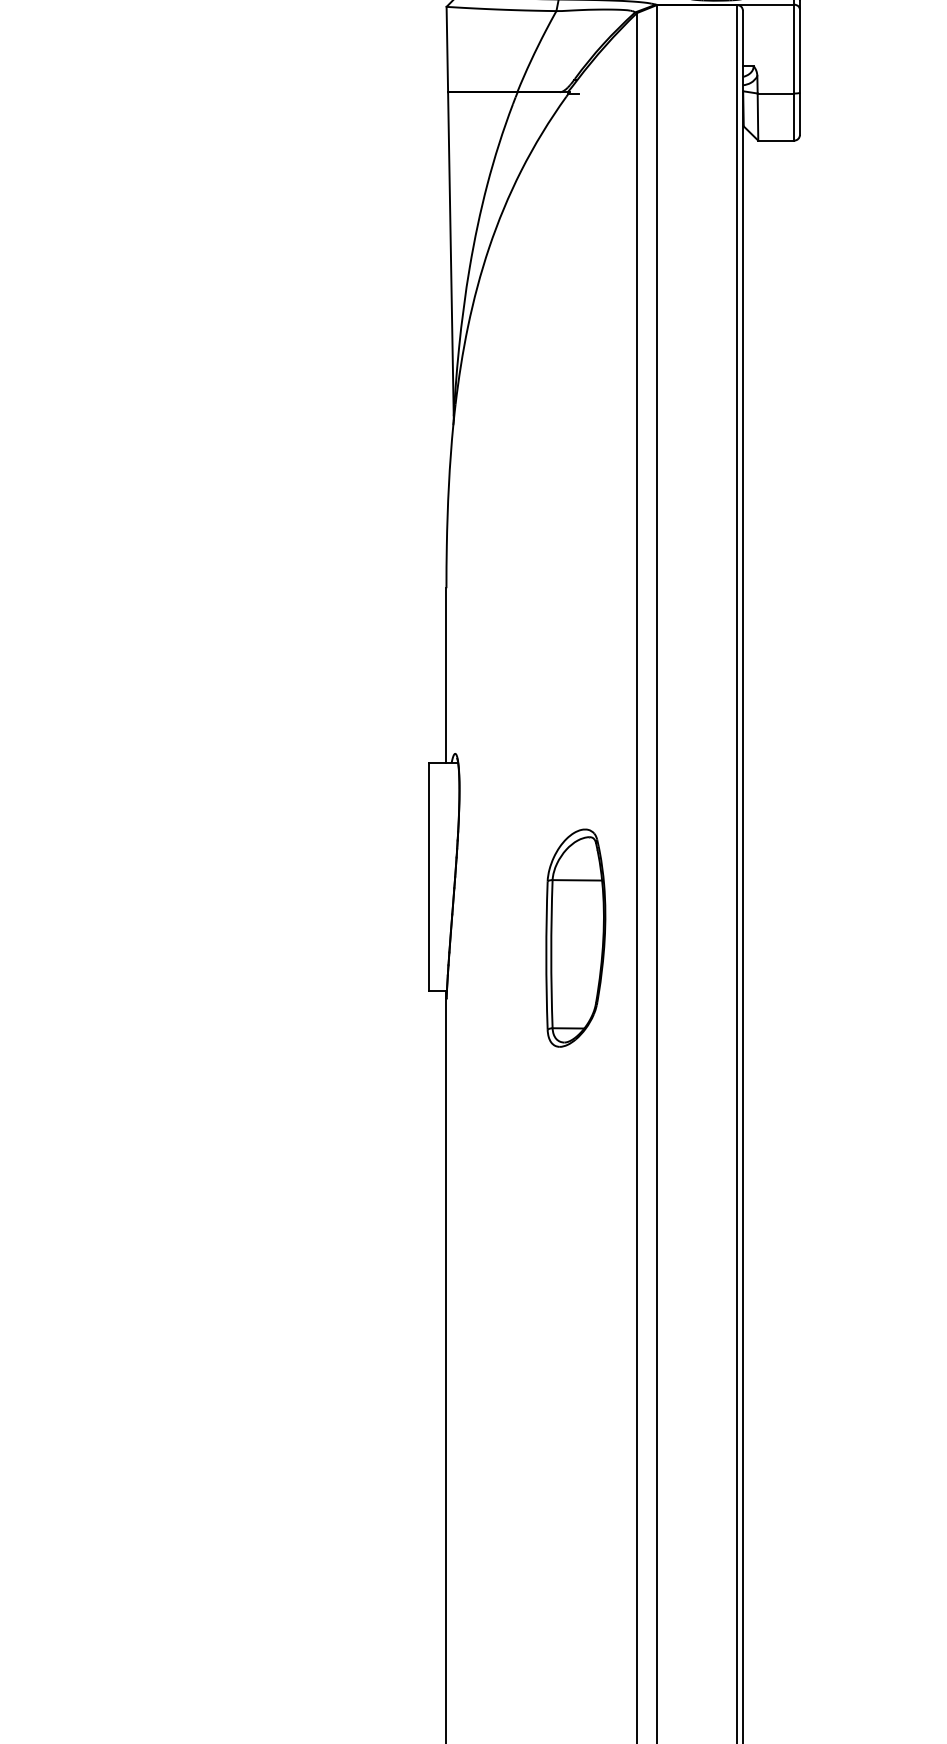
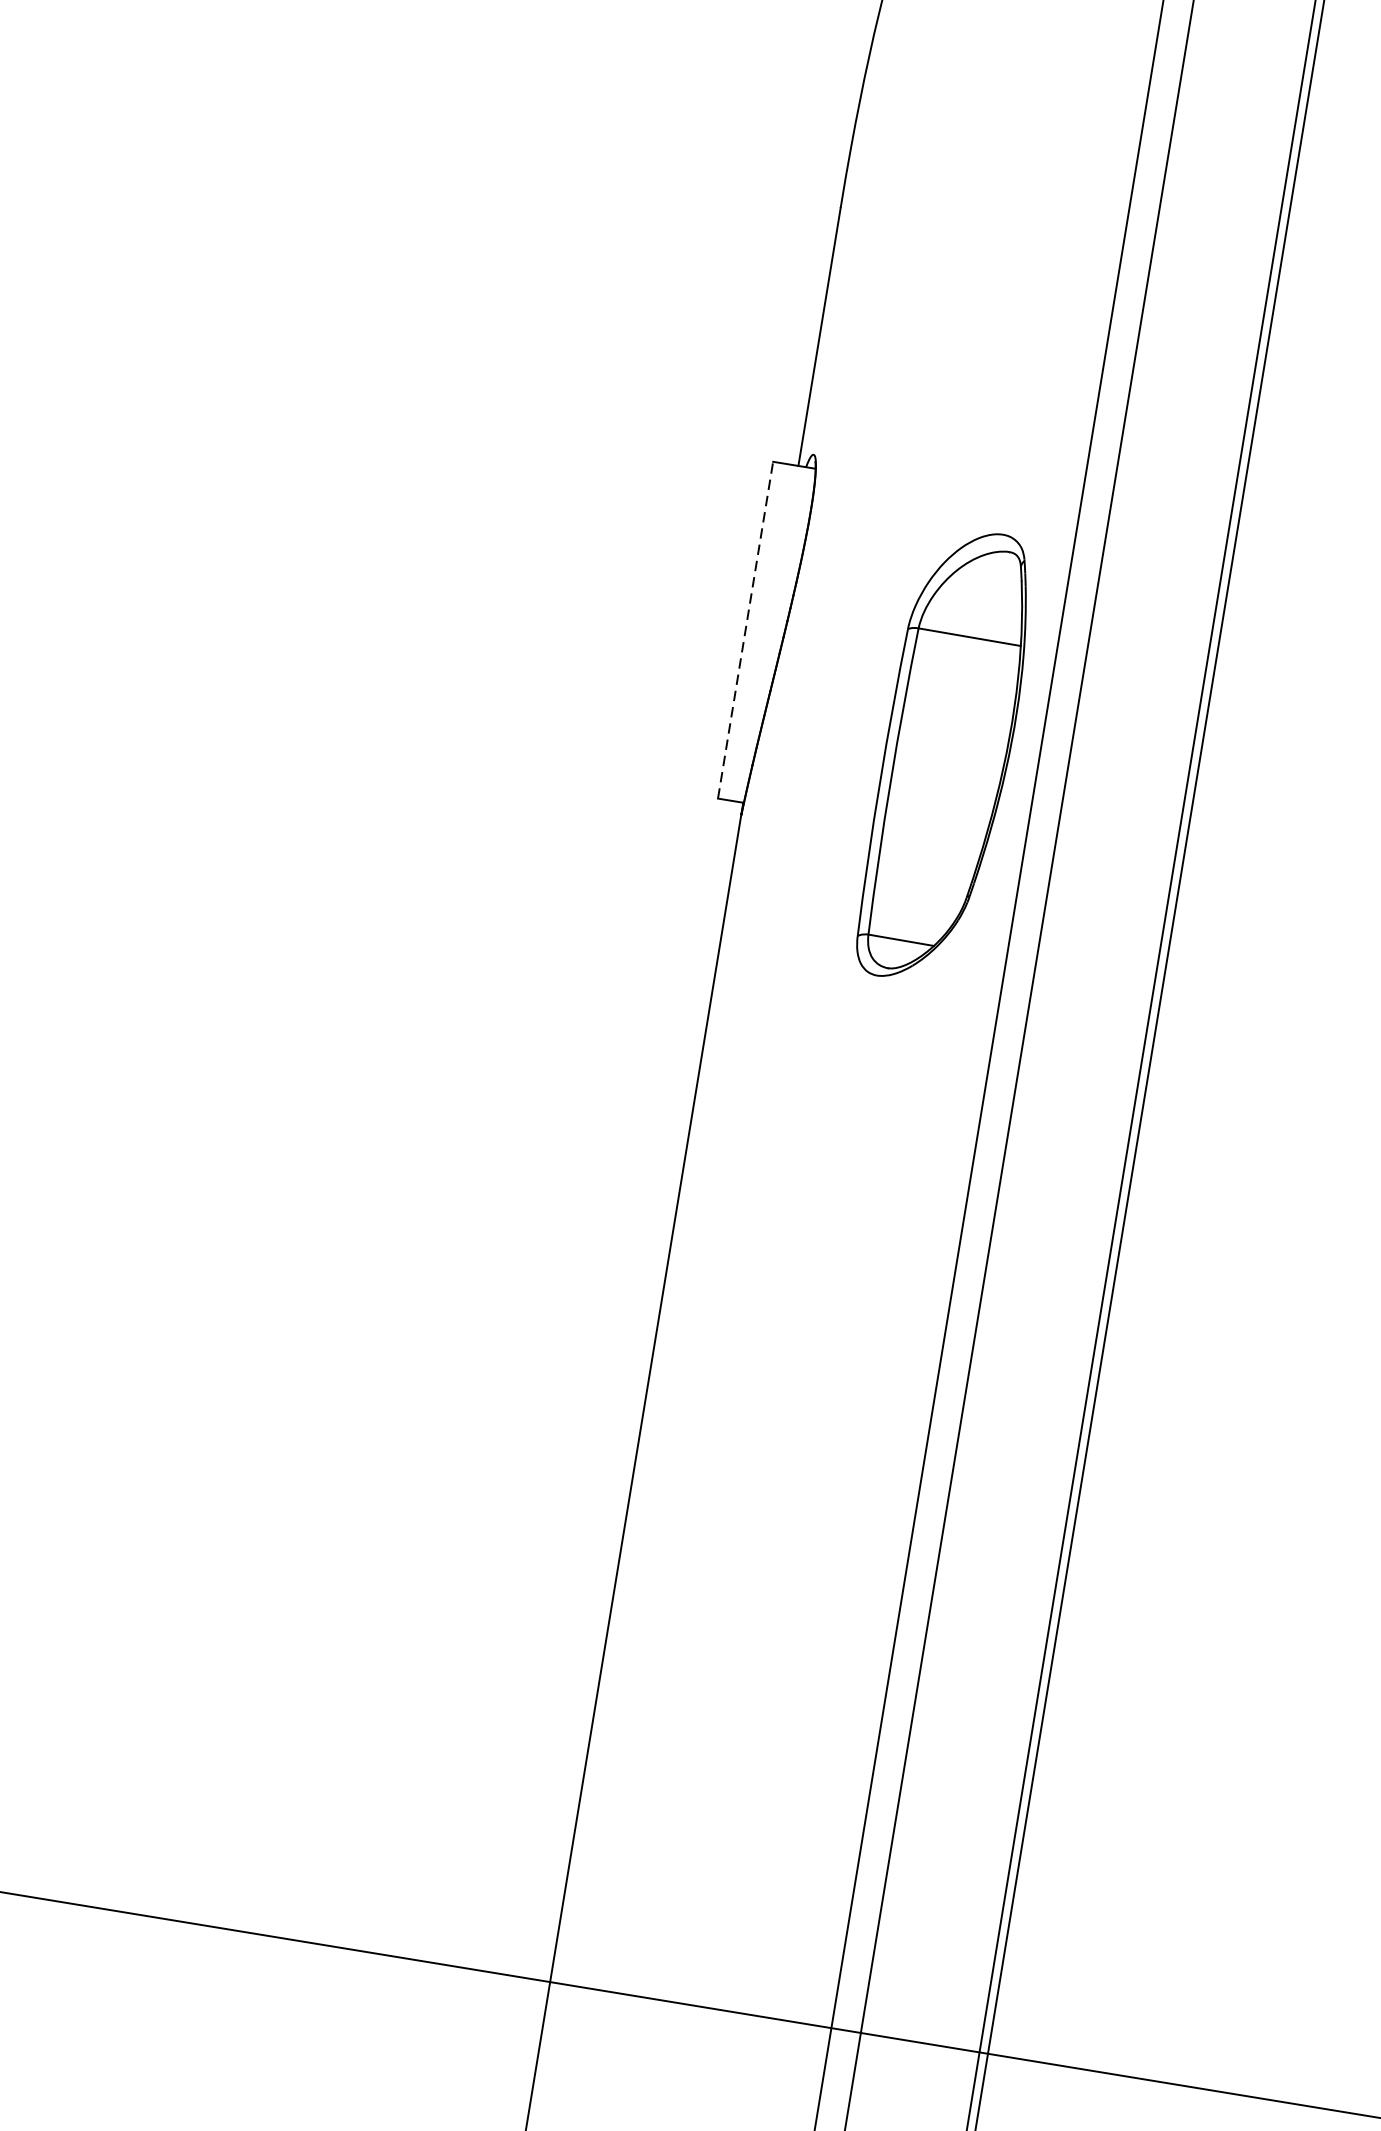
line: (429, 876) -> (745, 629), solid -> dashed
part: (575, 937) -> (946, 755), size x1.4

